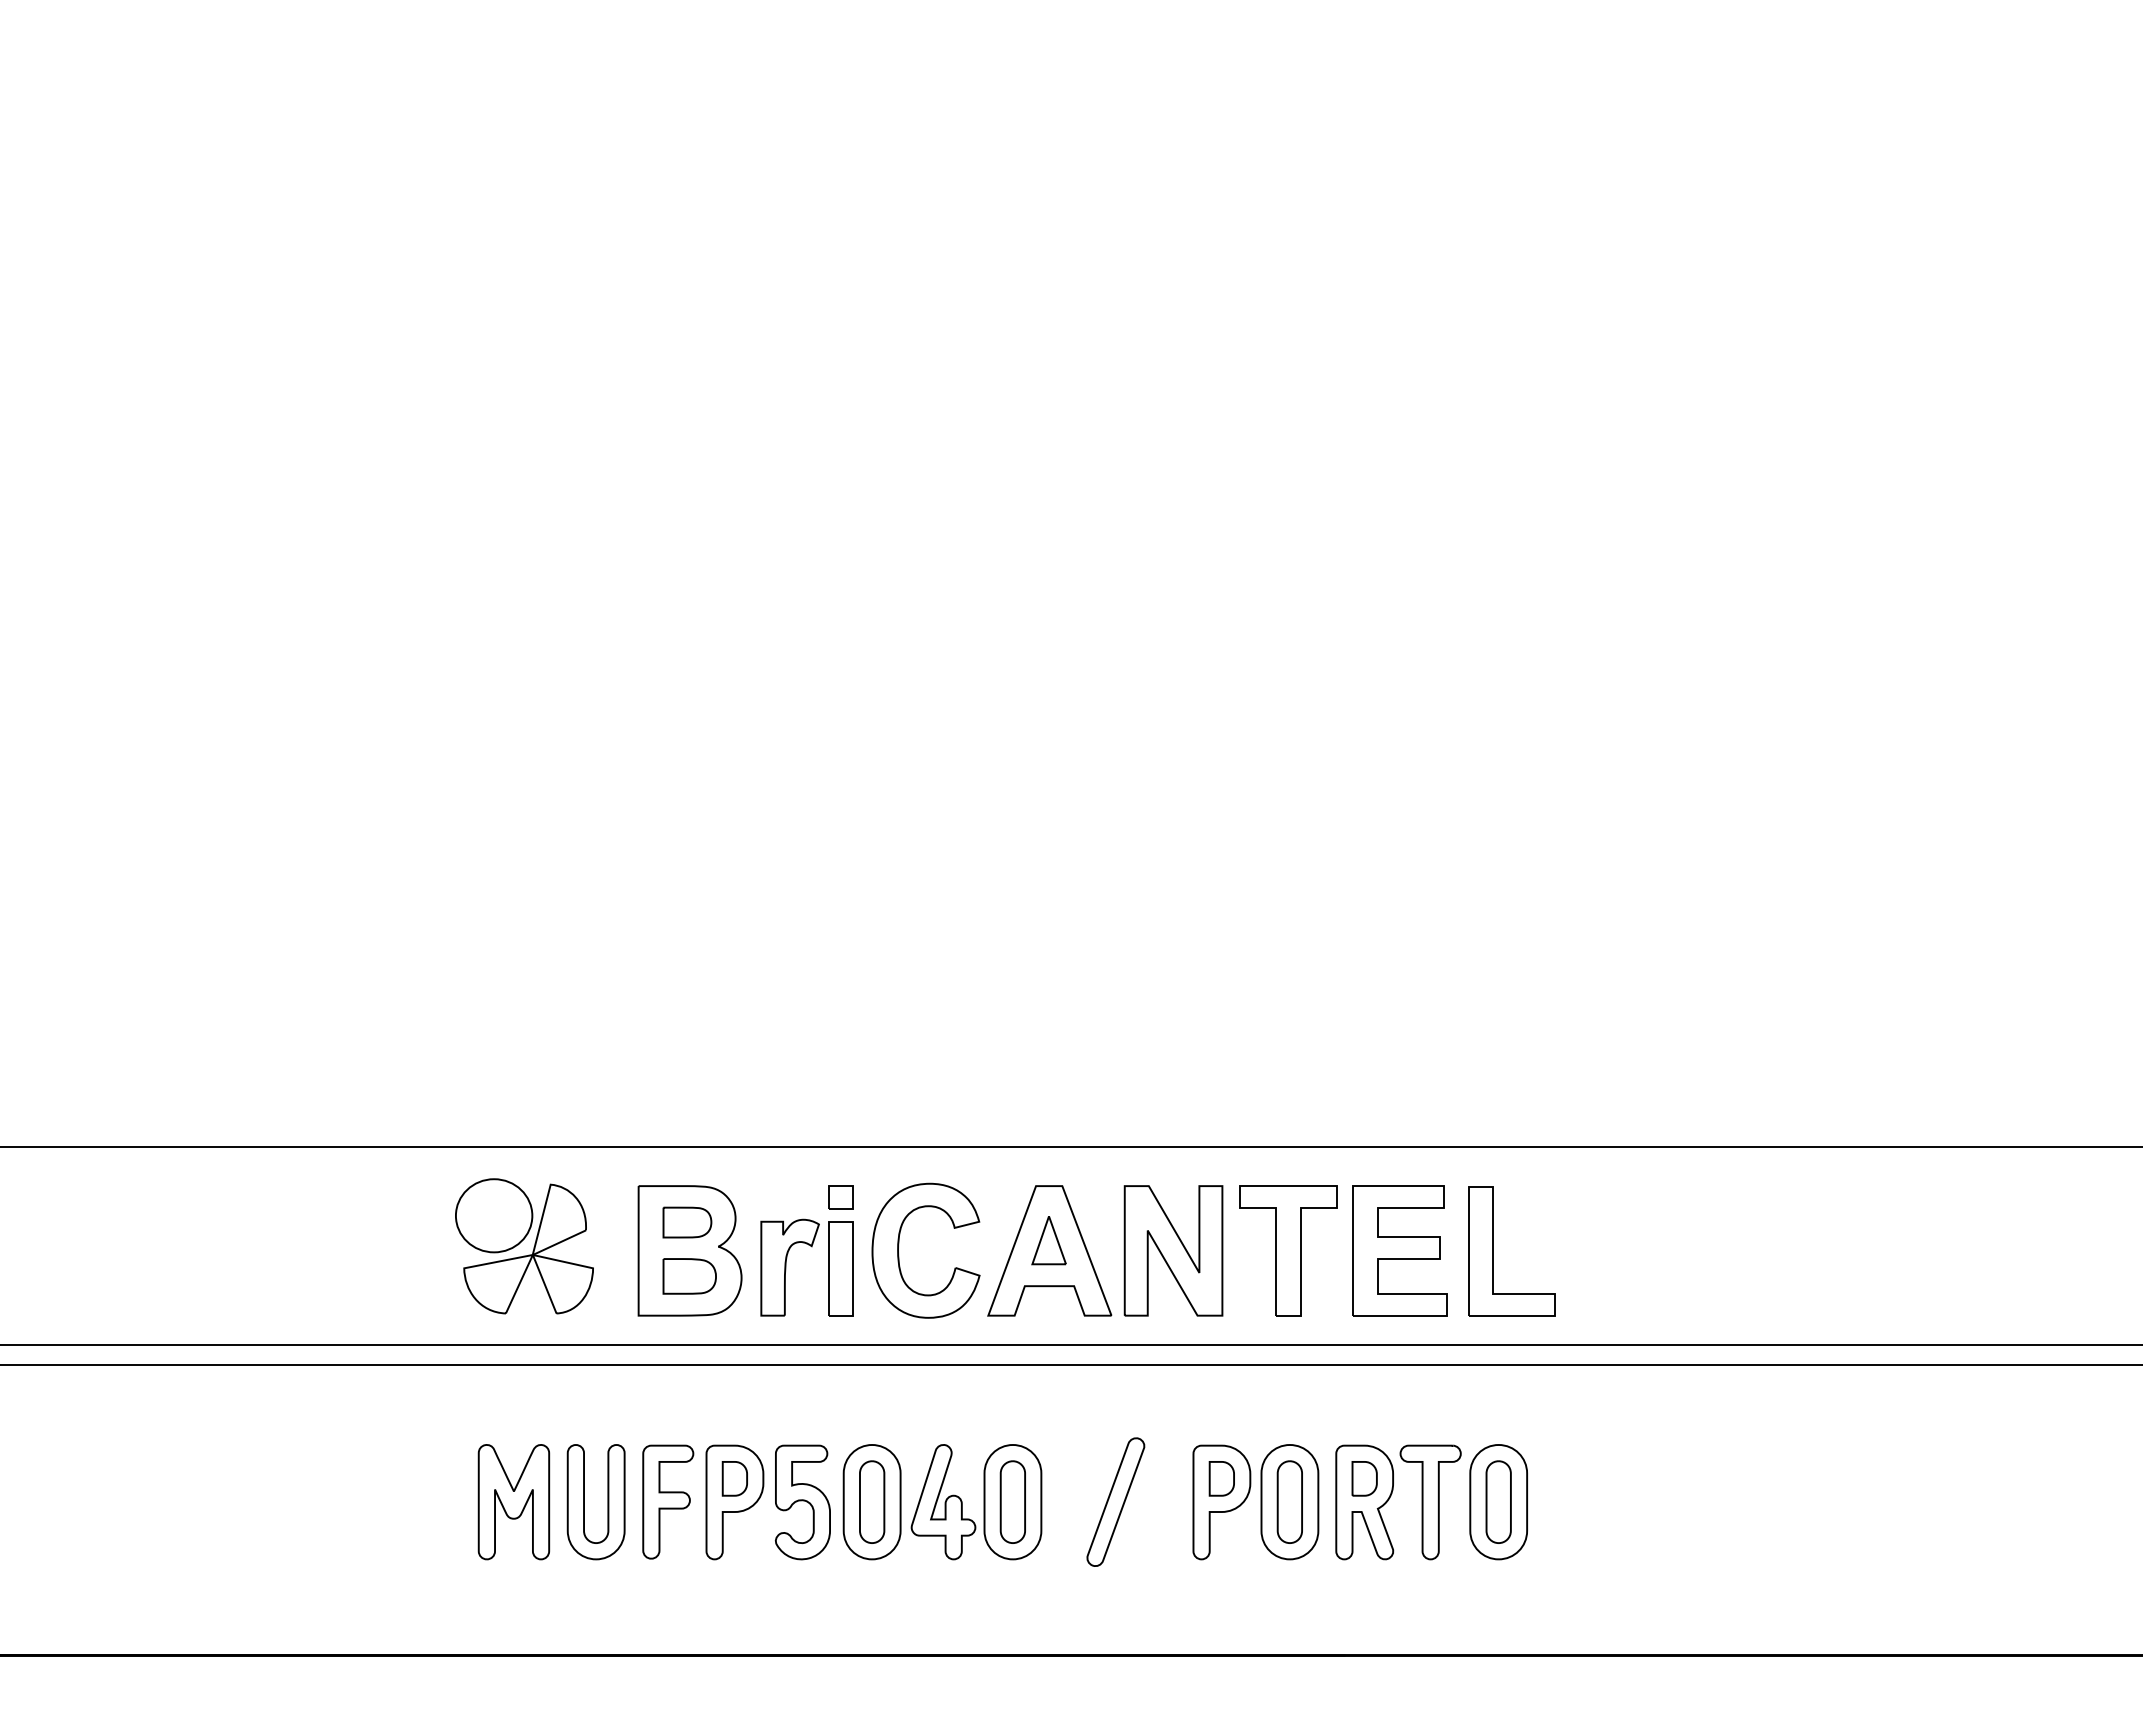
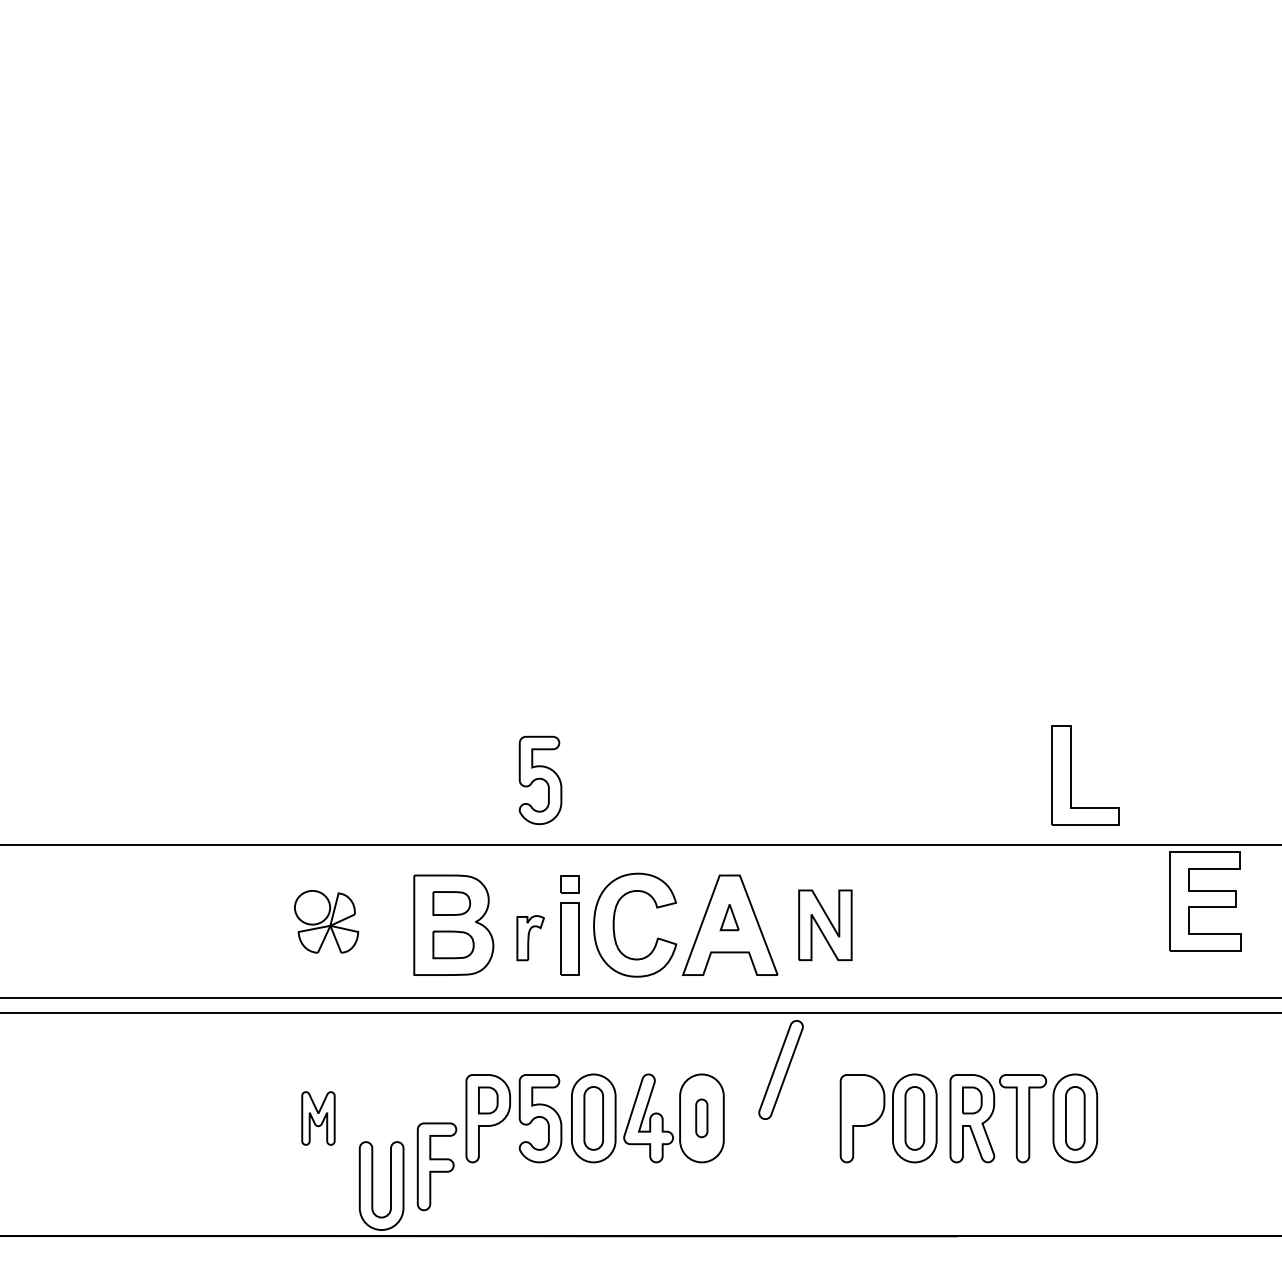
part: (802, 1062) -> (540, 780), added
part: (1048, 1240) -> (729, 917), size x0.7
part: (524, 1246) -> (326, 921), size x0.6
part: (1173, 1250) -> (825, 924), size x0.7
part: (1288, 1250) -> (913, 924), removed
part: (1399, 1250) -> (1205, 901), moved
part: (1493, 1251) -> (1071, 775), moved
part: (789, 1267) -> (530, 938), size x0.6
part: (1221, 1478) -> (862, 1100), removed
part: (668, 1501) -> (437, 1166), moved
part: (1012, 1501) -> (701, 1117), size x0.6
part: (1115, 1501) -> (780, 1069), moved
part: (513, 1502) -> (318, 1118), size x0.6
part: (584, 1502) -> (372, 1186), moved

